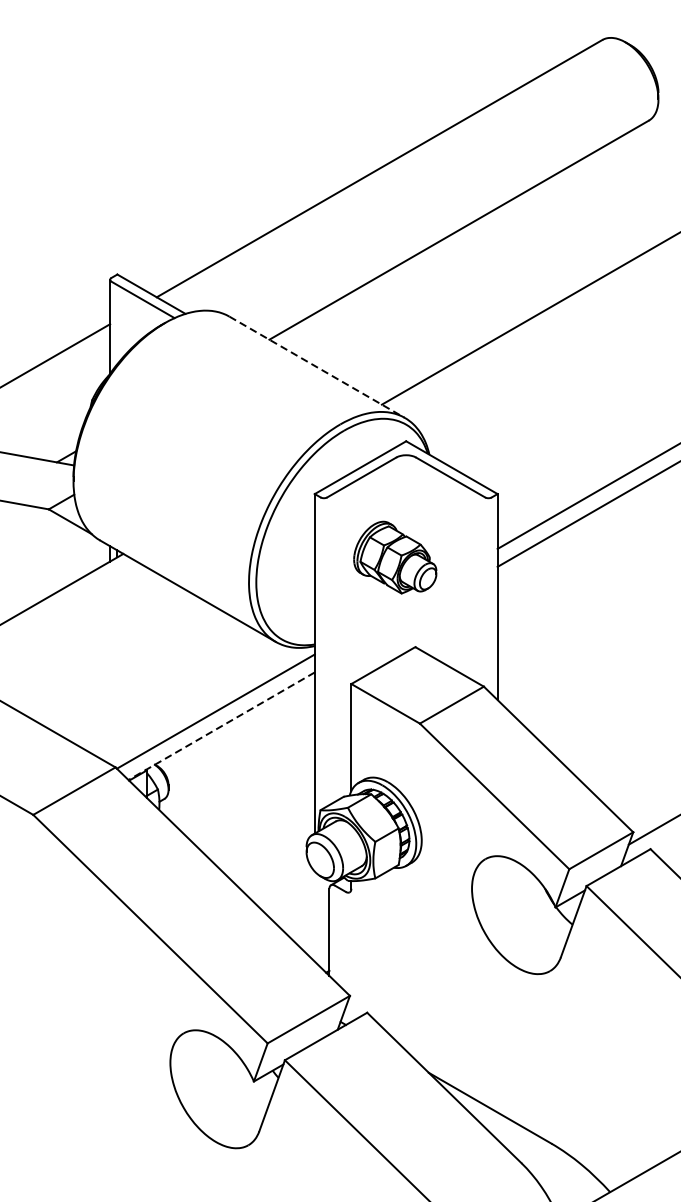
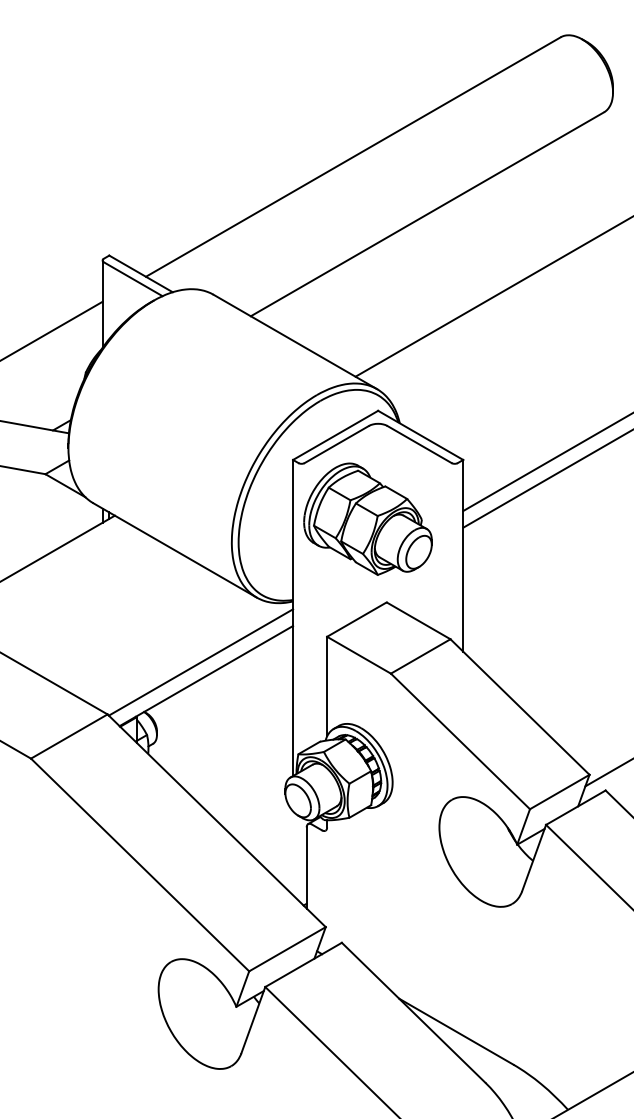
line: (317, 367) -> (295, 342), dashed -> solid
part: (394, 556) -> (367, 518), size x1.67
line: (220, 726) -> (205, 676), dashed -> solid

